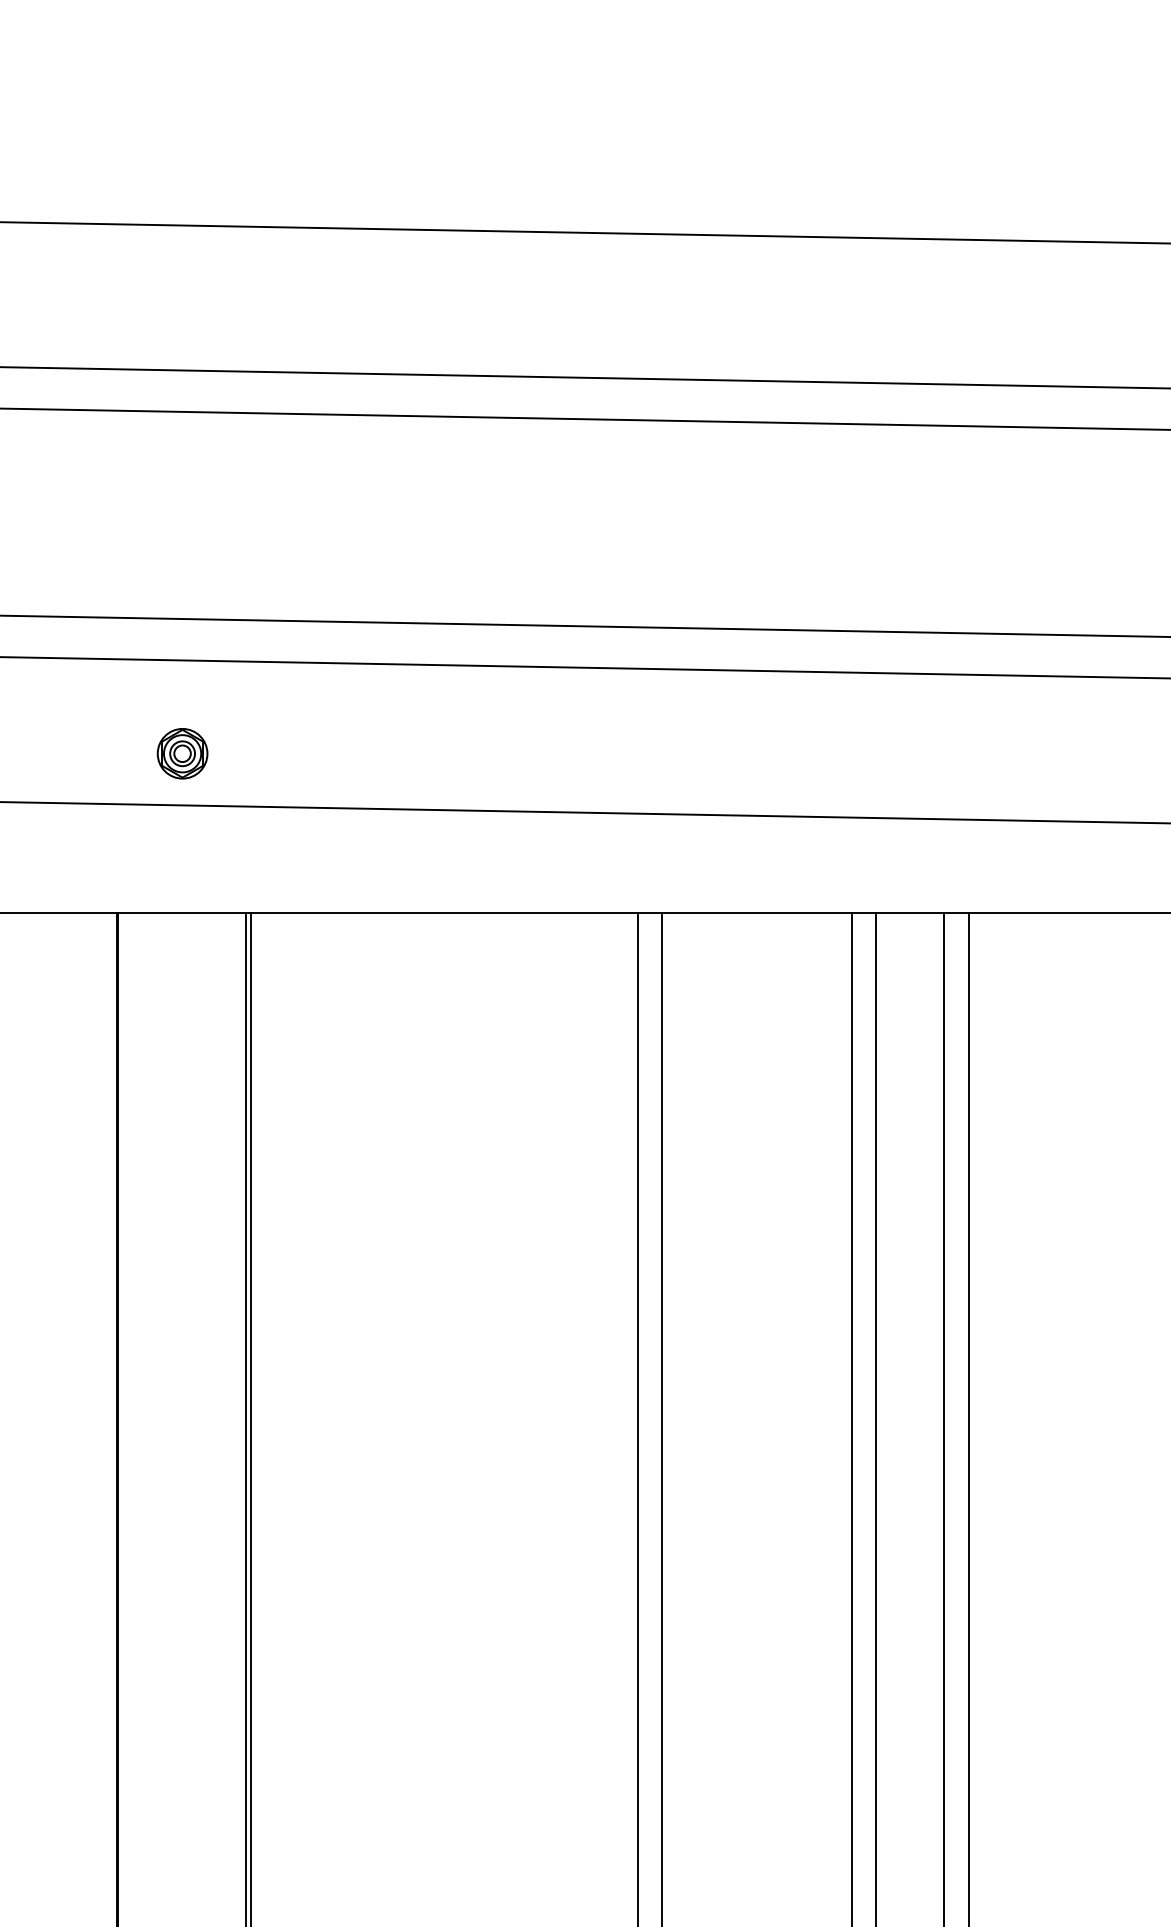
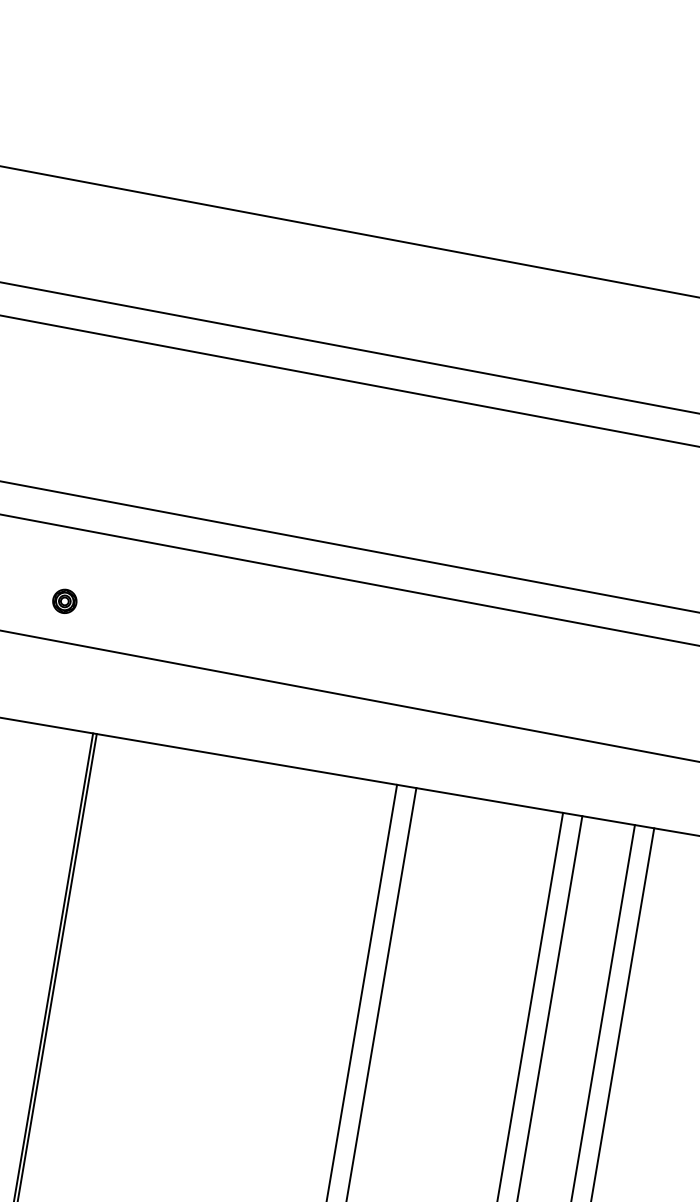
part: (182, 753) -> (64, 601), size x0.6

